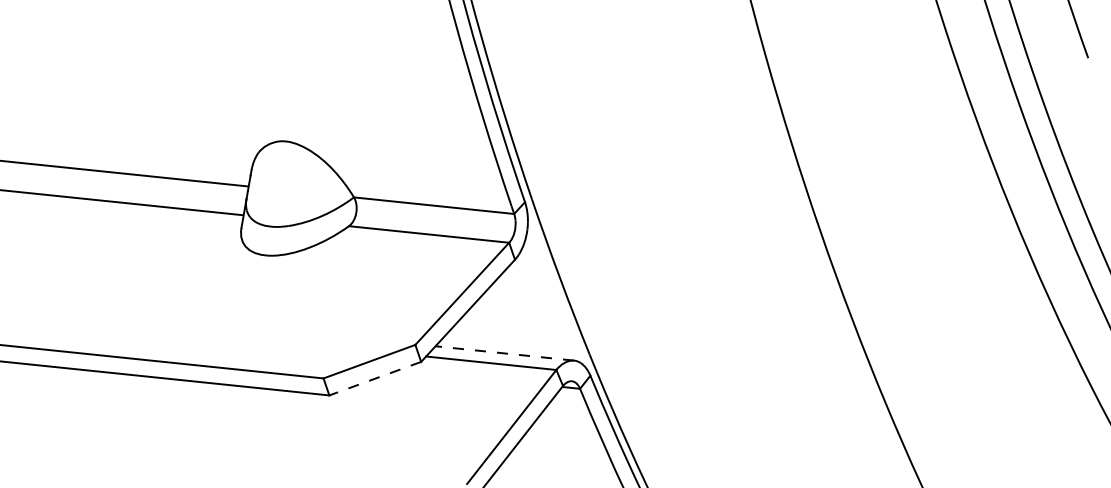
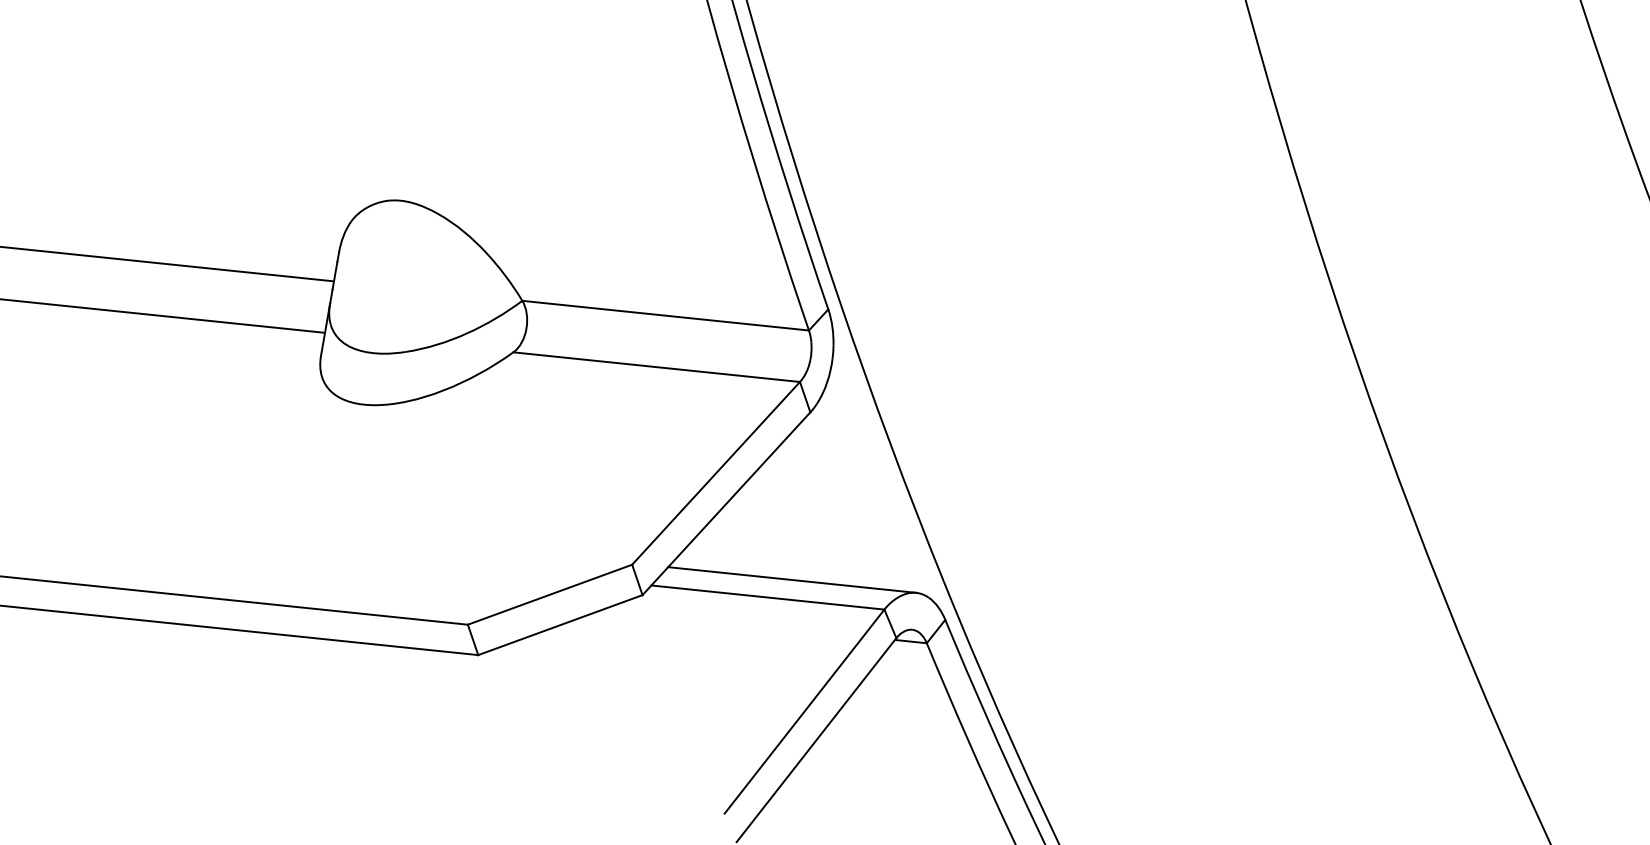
line: (504, 353) -> (791, 580), dashed -> solid
line: (375, 378) -> (560, 624), dashed -> solid

